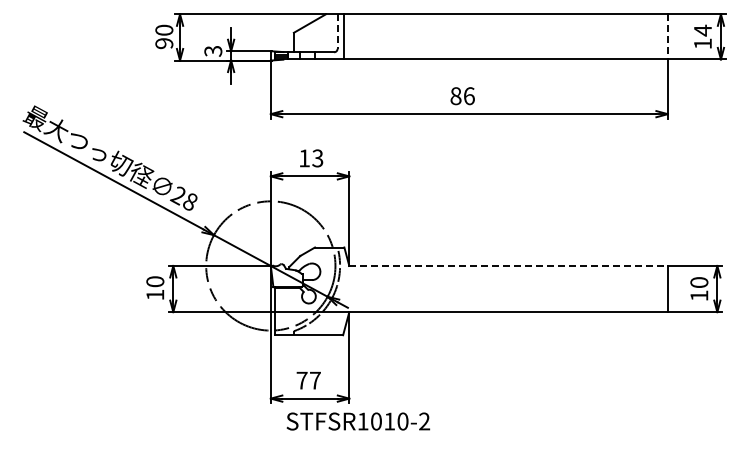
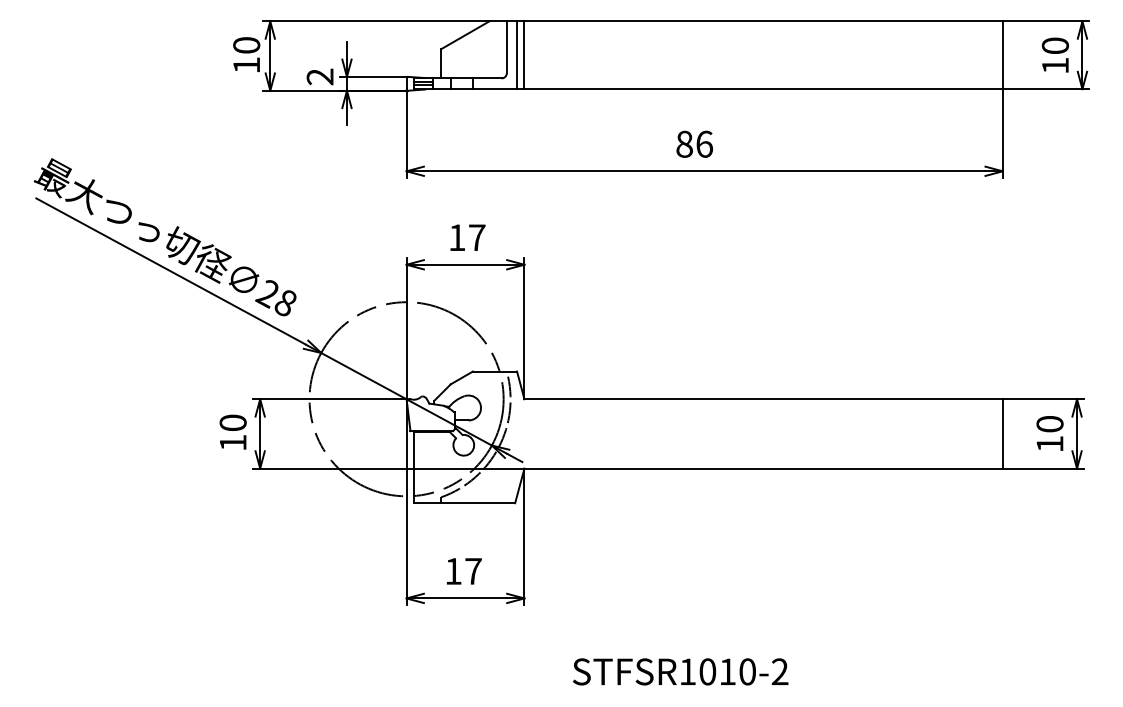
text: (702, 30) -> (1054, 45), 14 -> 10
line: (337, 32) -> (506, 48), dashed -> solid
line: (349, 36) -> (524, 54), added
line: (667, 36) -> (1002, 54), dashed -> solid
text: (164, 43) -> (246, 65), 90 -> 10
text: (213, 50) -> (320, 75), 3 -> 2
text: (317, 158) -> (476, 237), 13 -> 17
line: (509, 265) -> (764, 398), dashed -> solid
text: (301, 380) -> (452, 571), 77 -> 17
text: (358, 421) -> (680, 671), moved

